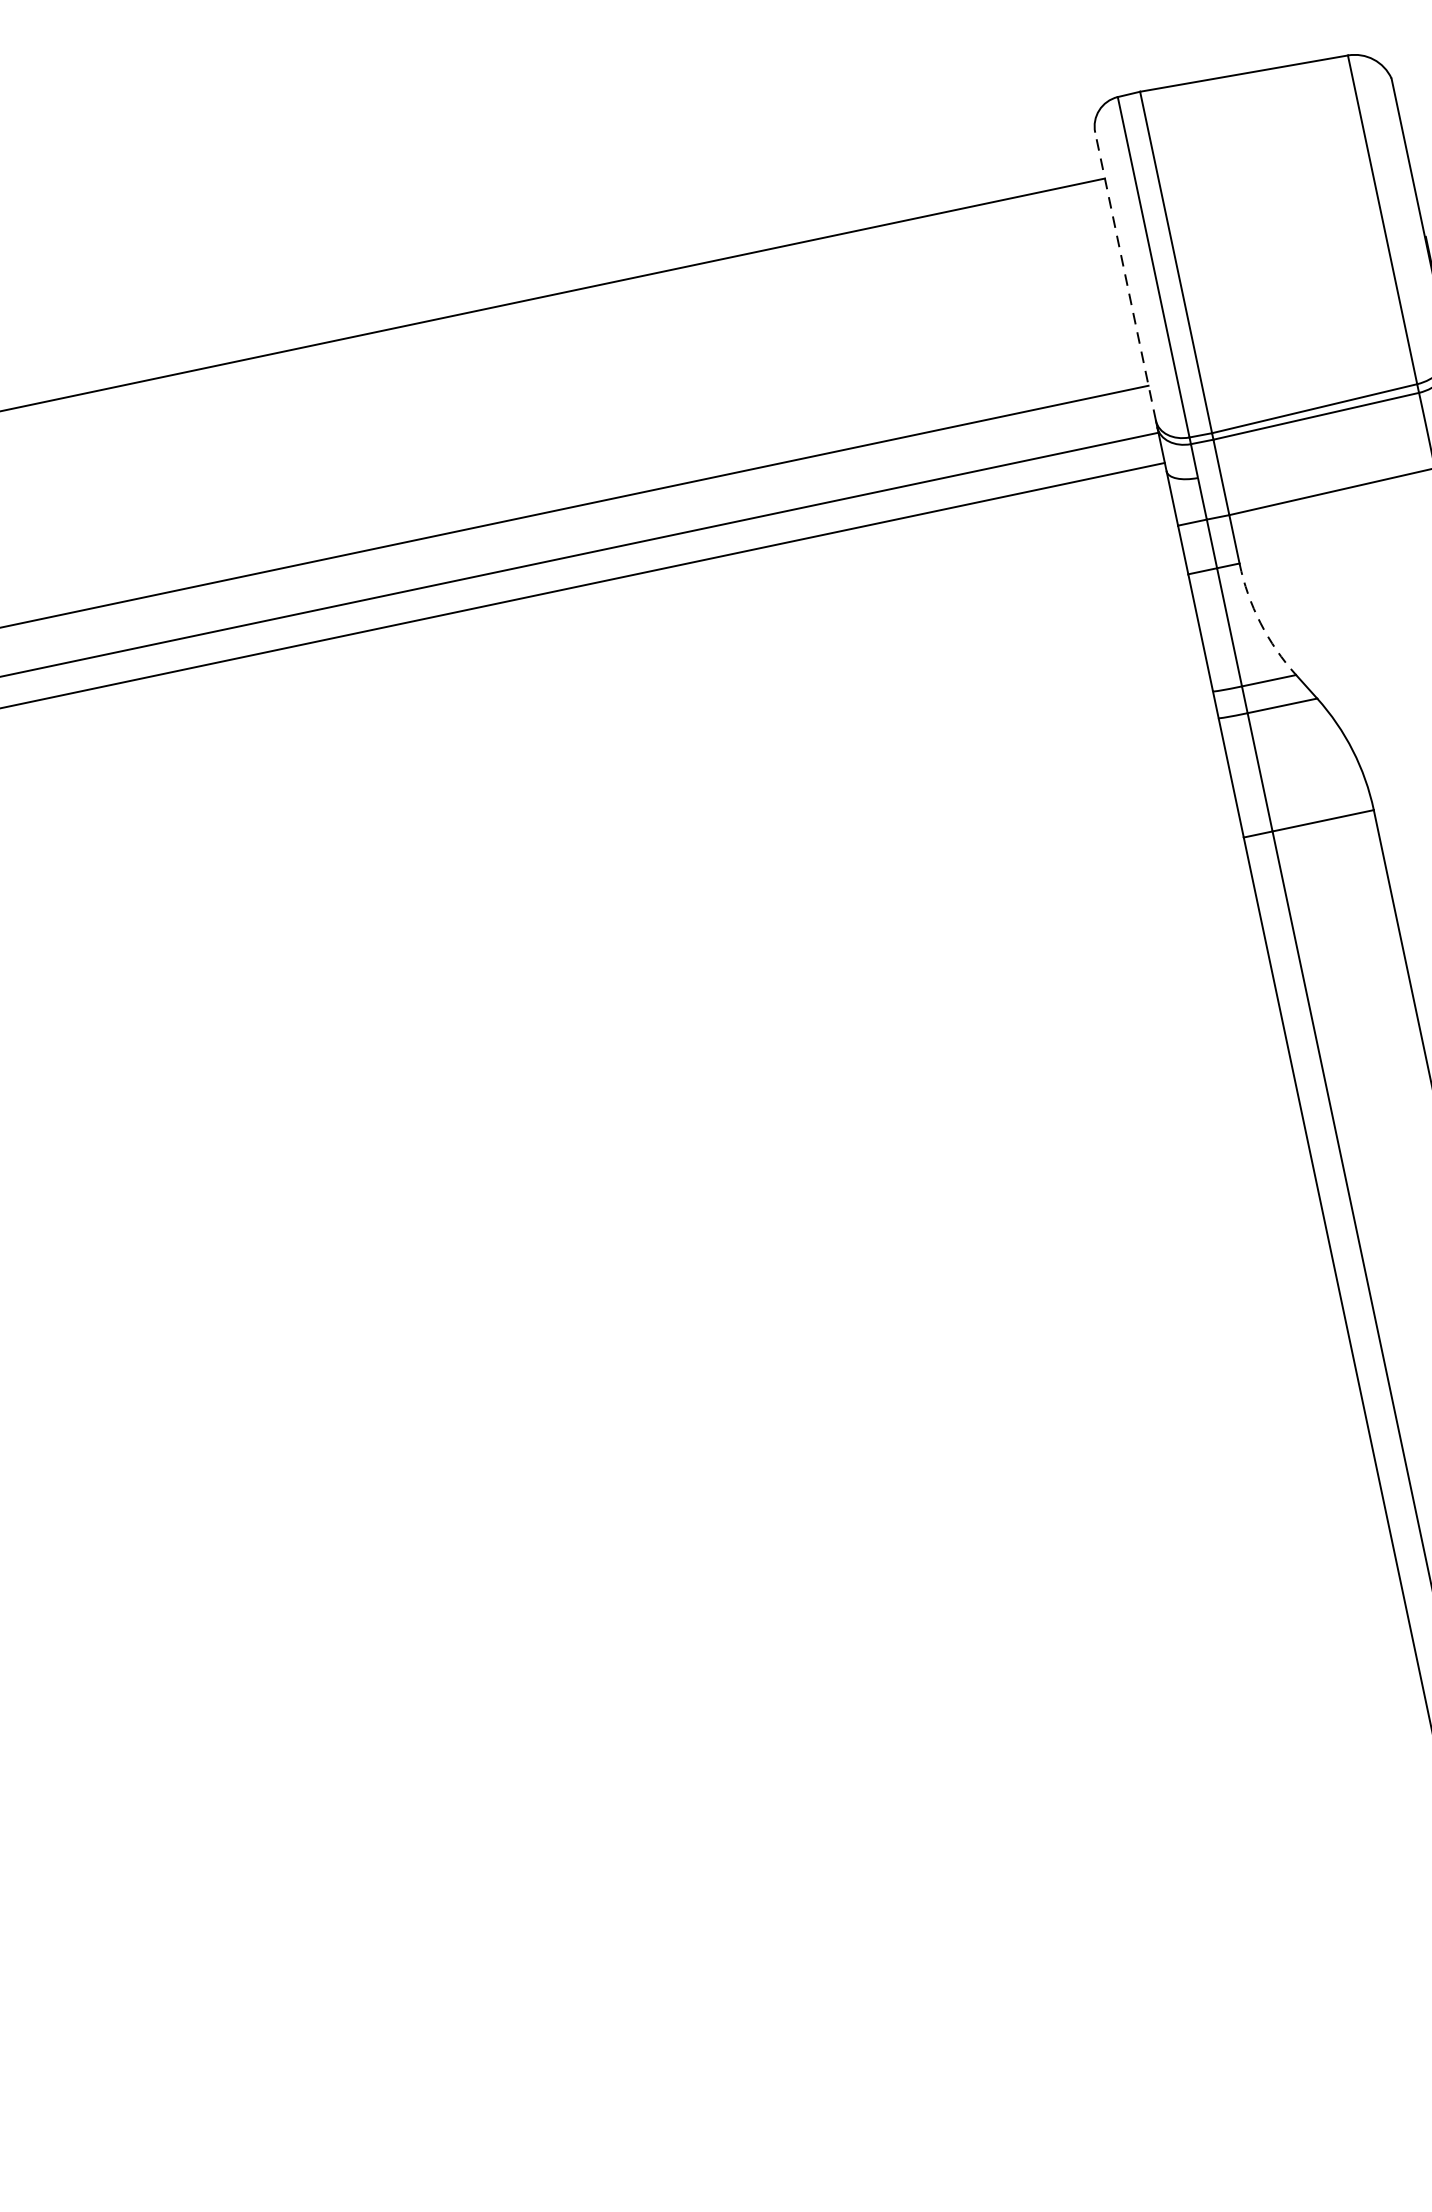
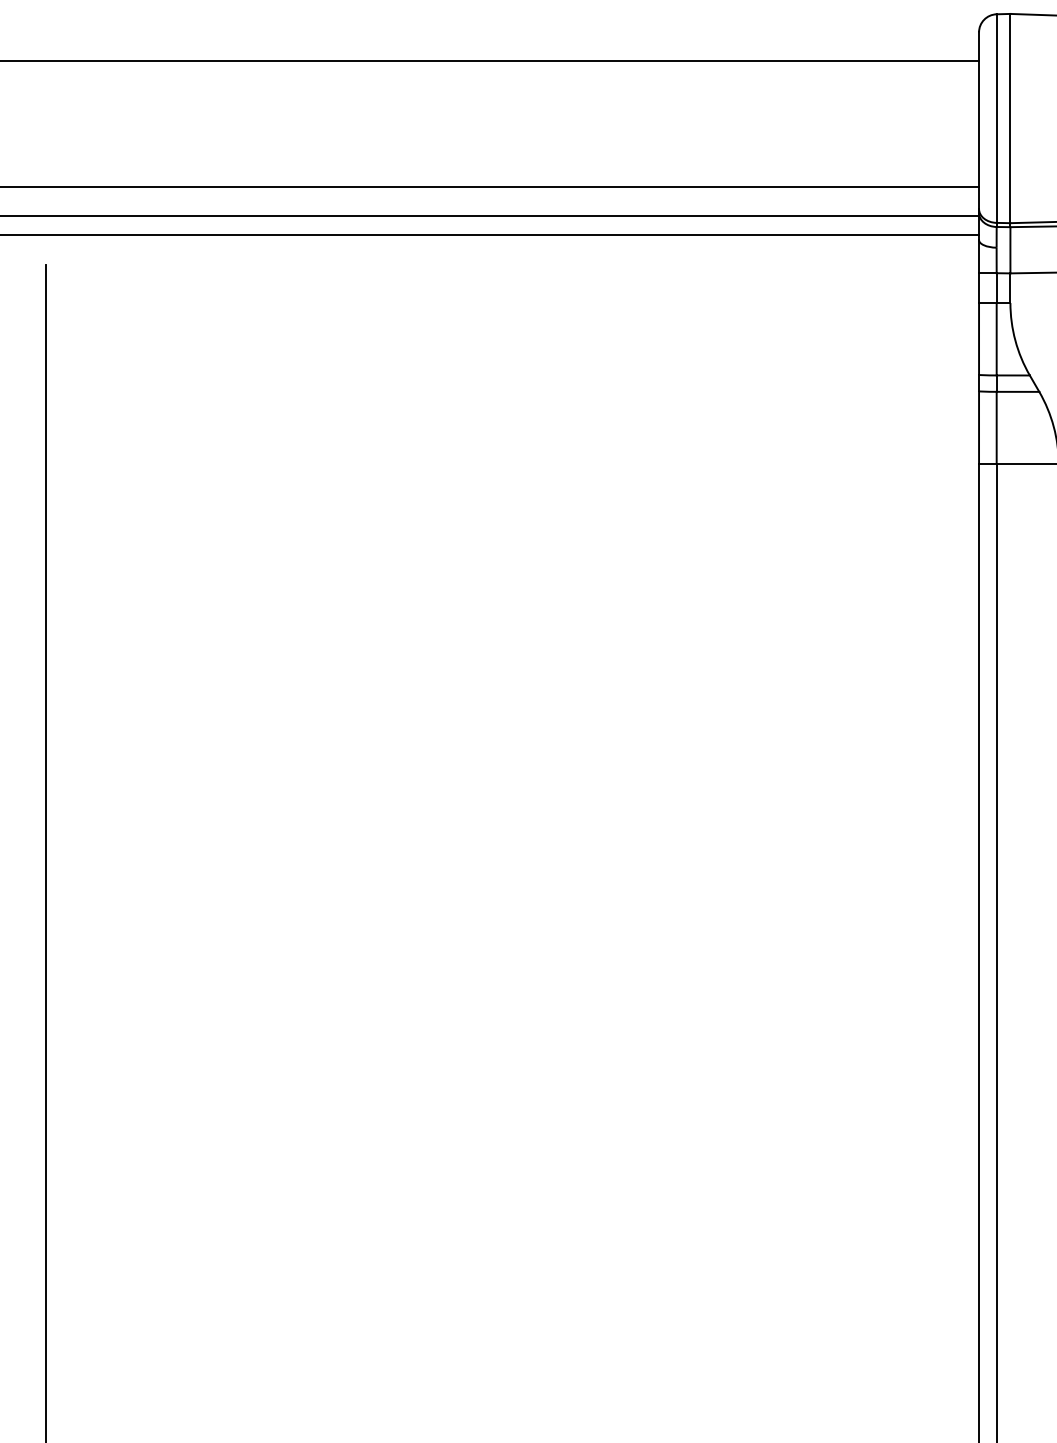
line: (1126, 276) -> (979, 120), dashed -> solid
arc: (1260, 622) -> (1015, 340), dashed -> solid

